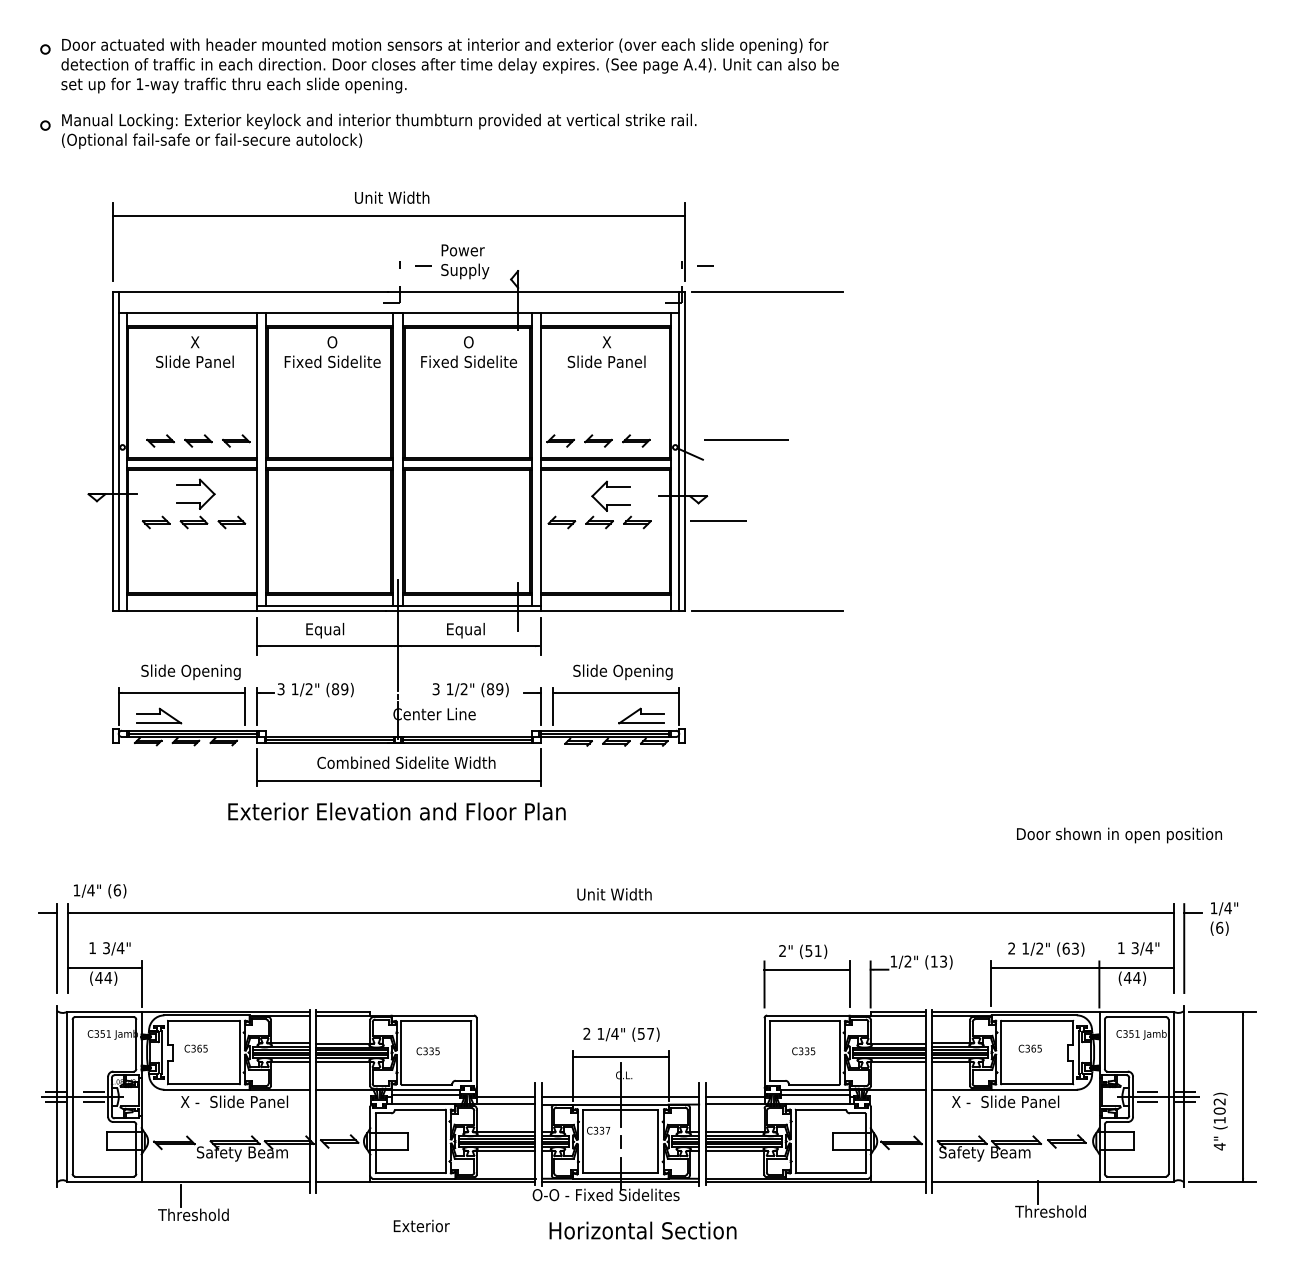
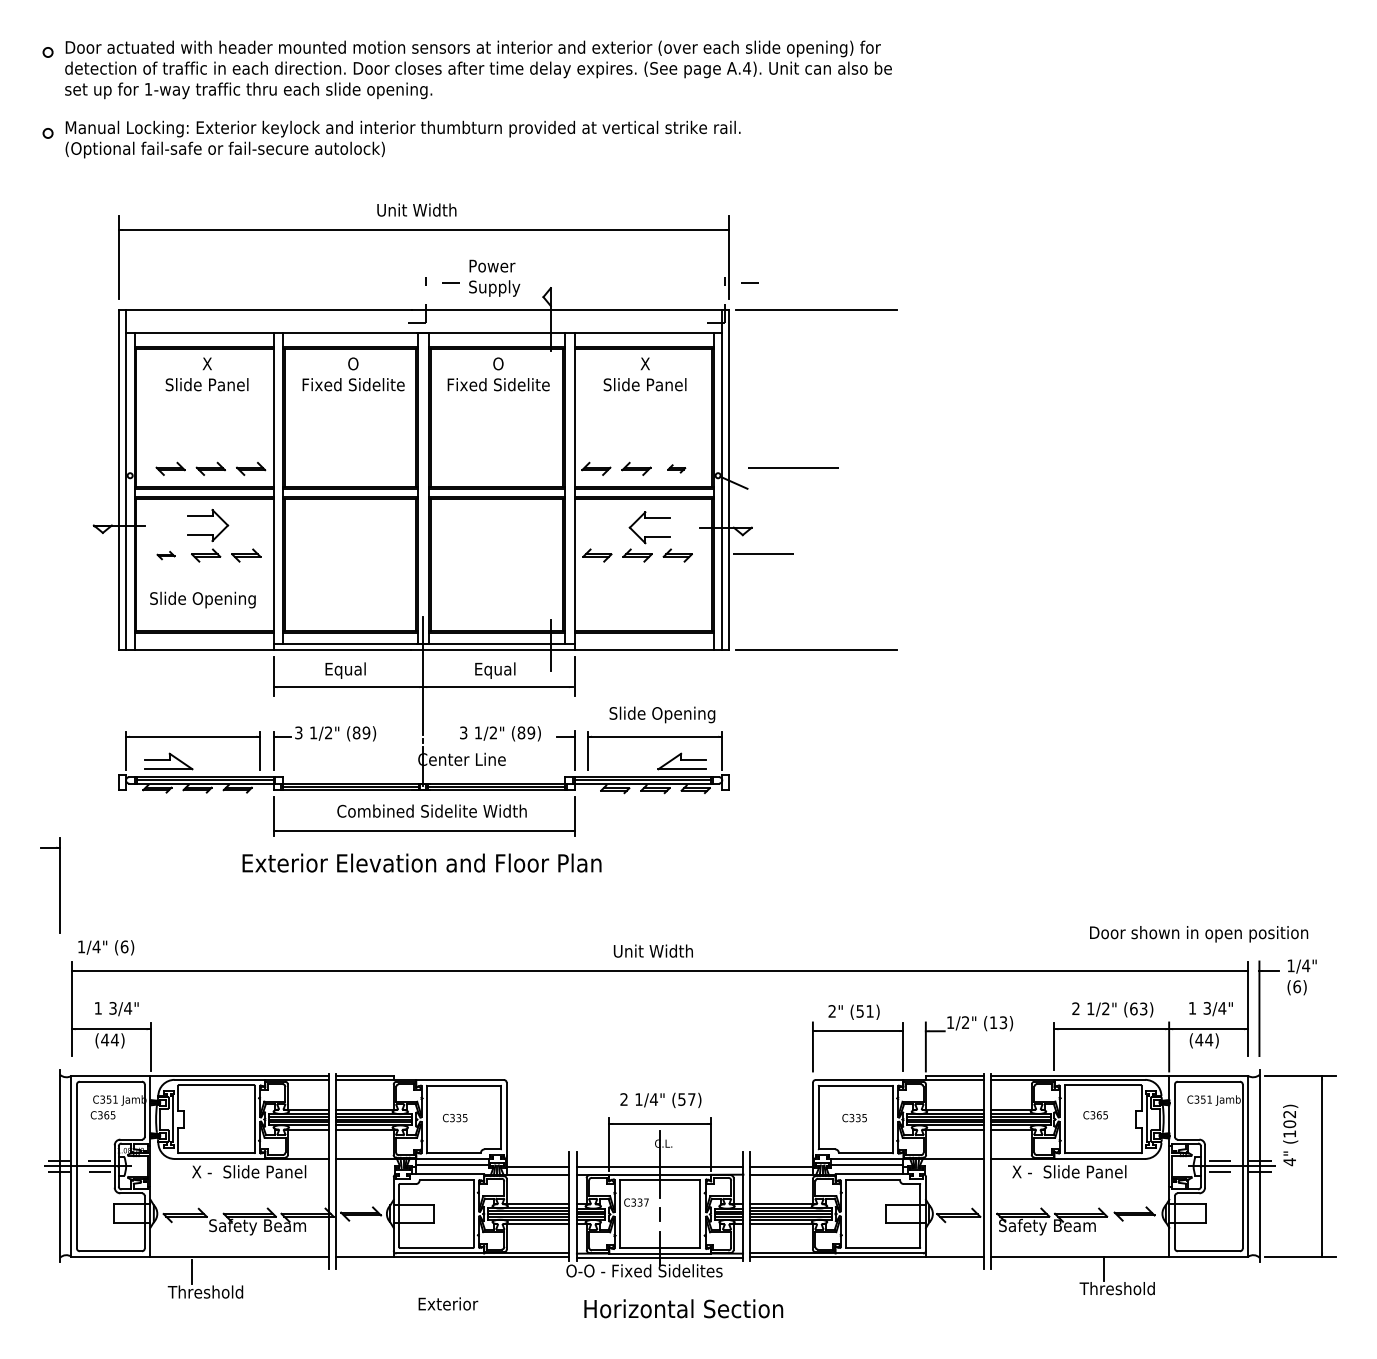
part: (636, 440) -> (676, 468), size x0.6
part: (156, 522) -> (166, 555), size x0.6
text: (190, 672) -> (202, 600), moved
text: (1119, 835) -> (1199, 934), moved
part: (56, 948) -> (59, 885), moved
text: (195, 1048) -> (102, 1115), moved
text: (1220, 1121) -> (1290, 1135), moved

